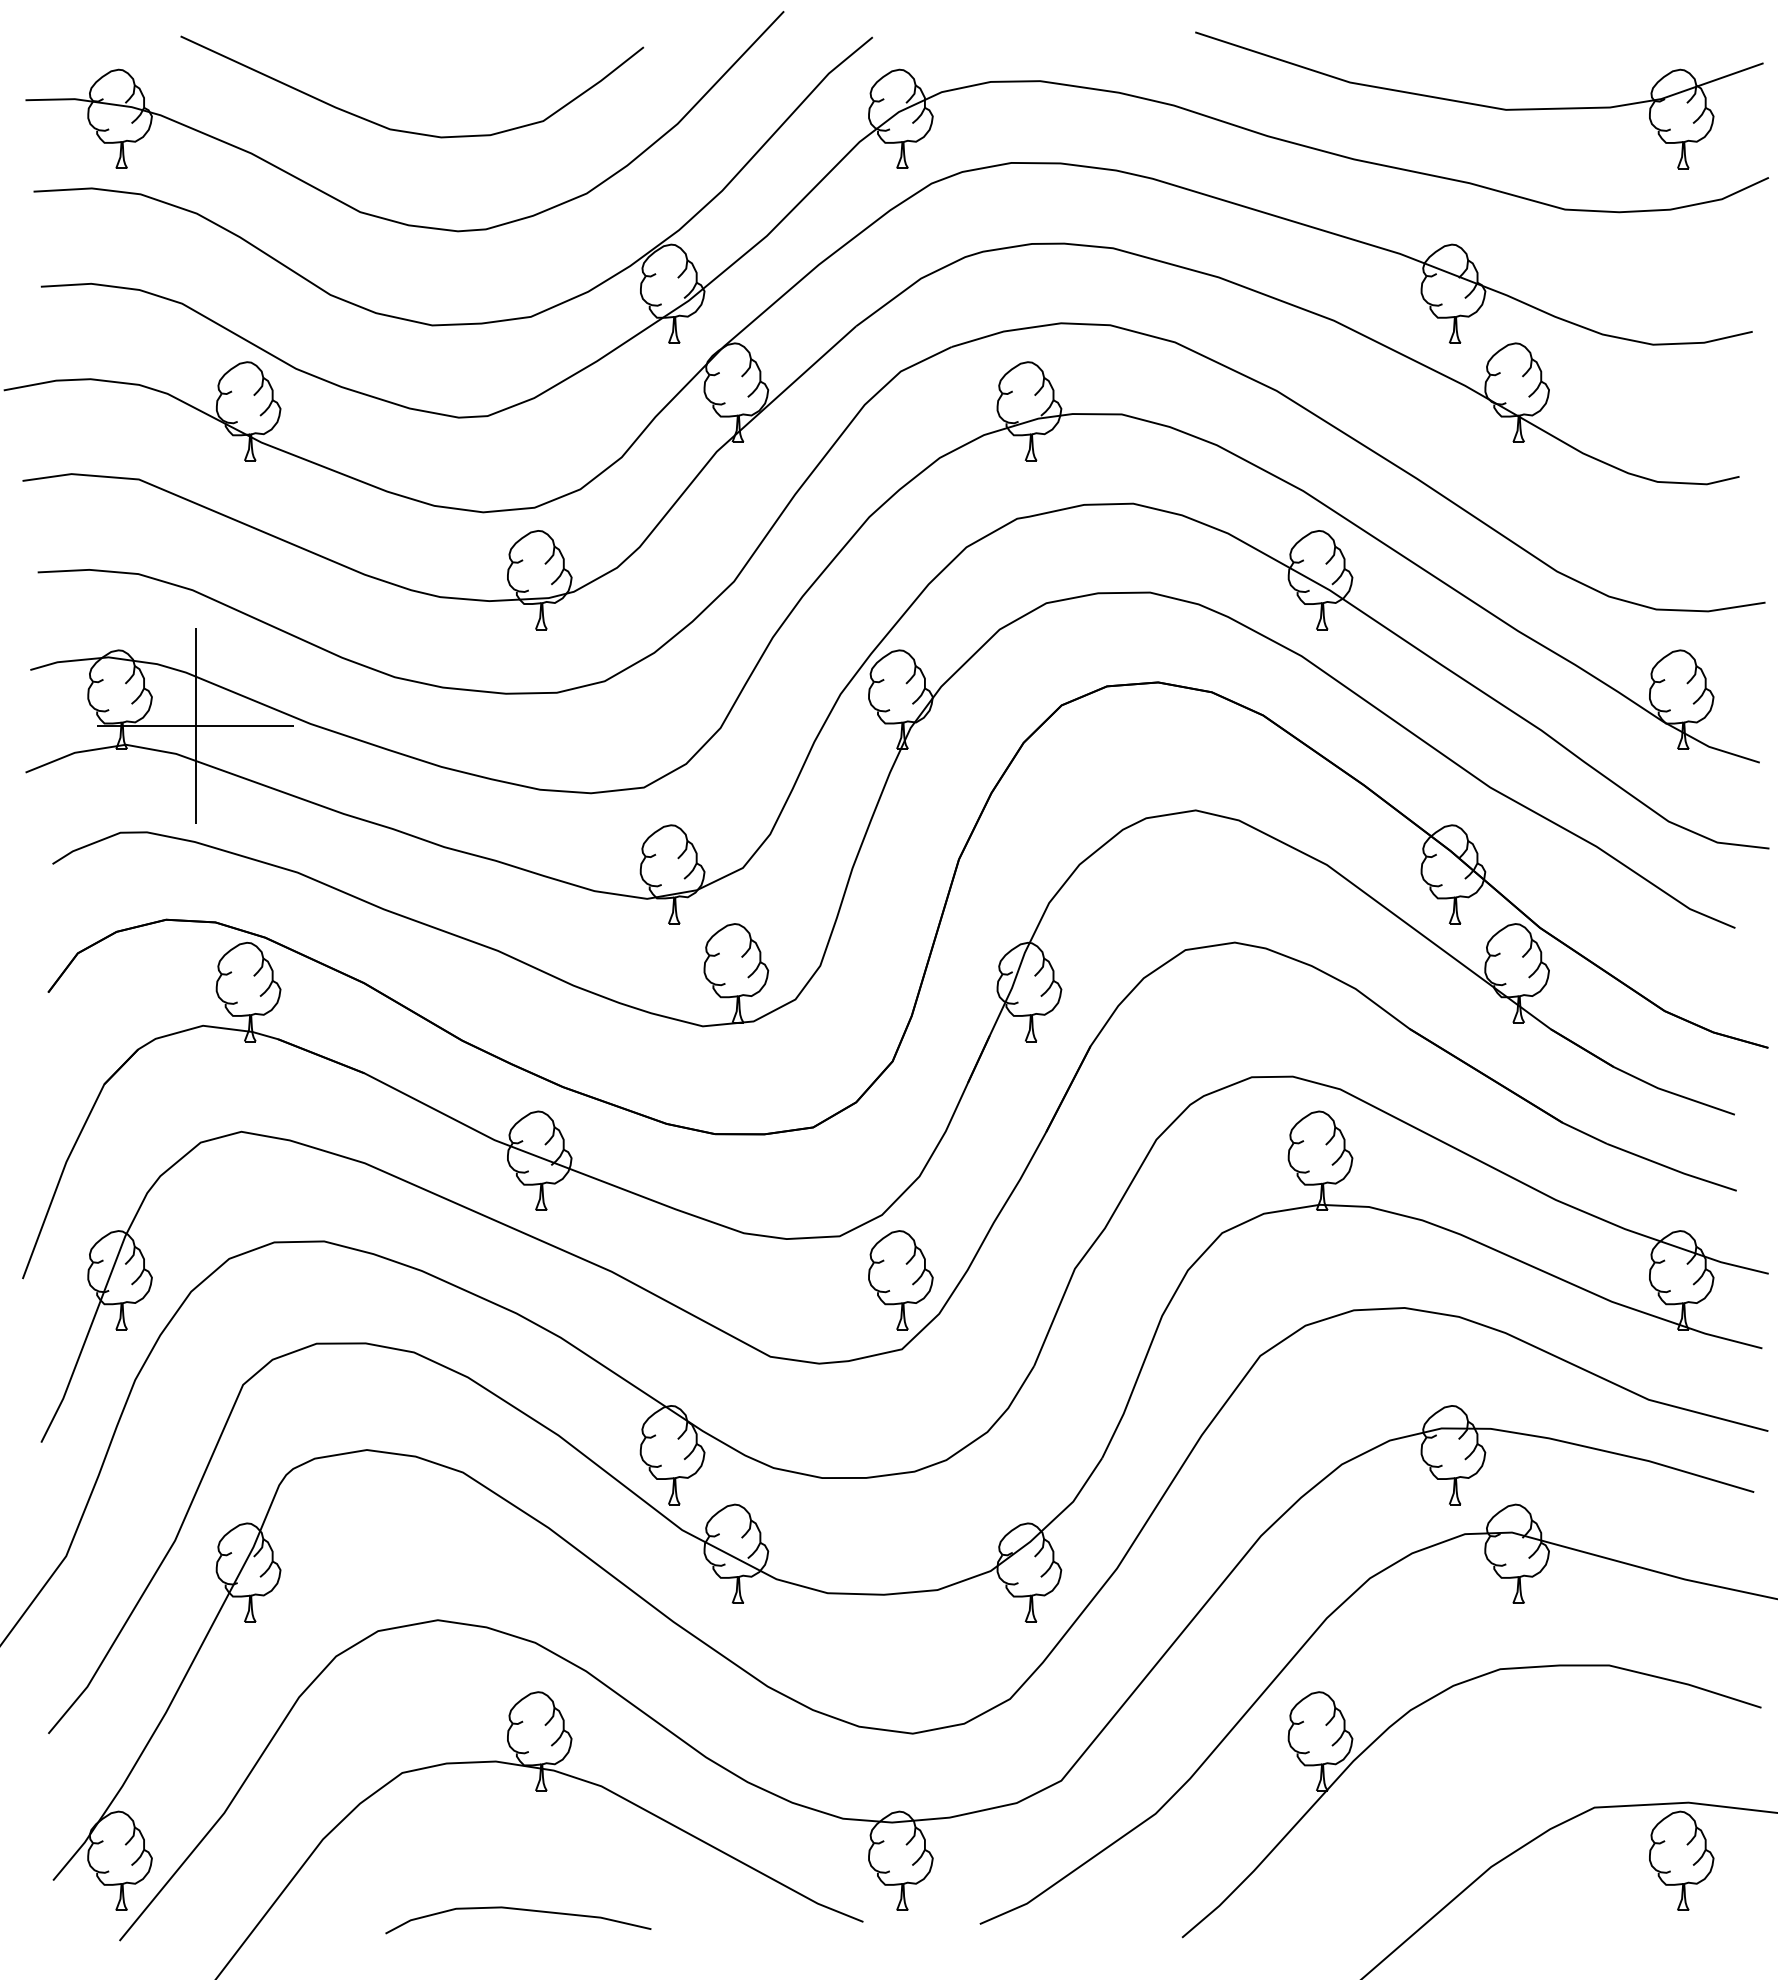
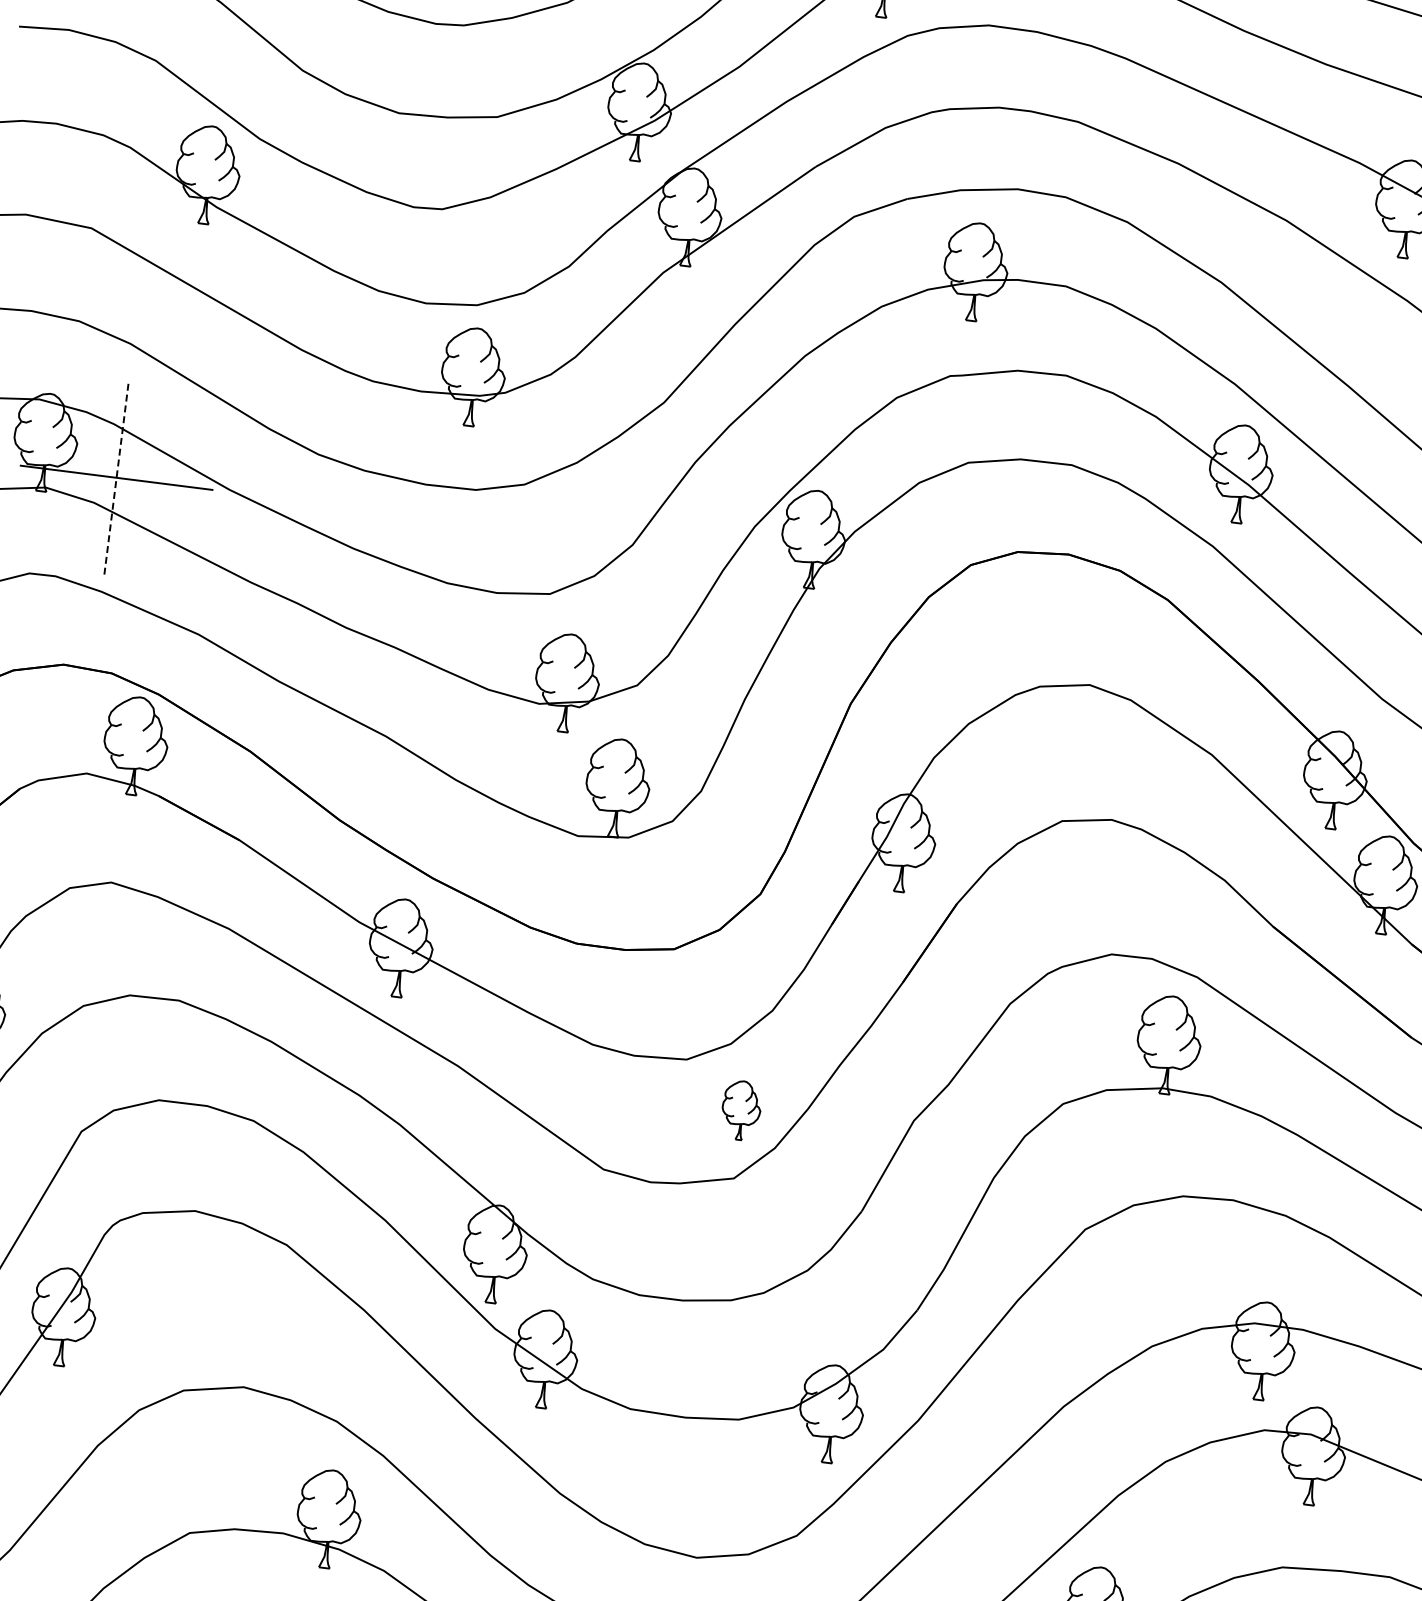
line: (195, 725) -> (116, 477), solid -> dashed
part: (900, 1280) -> (740, 1110), size x0.6

